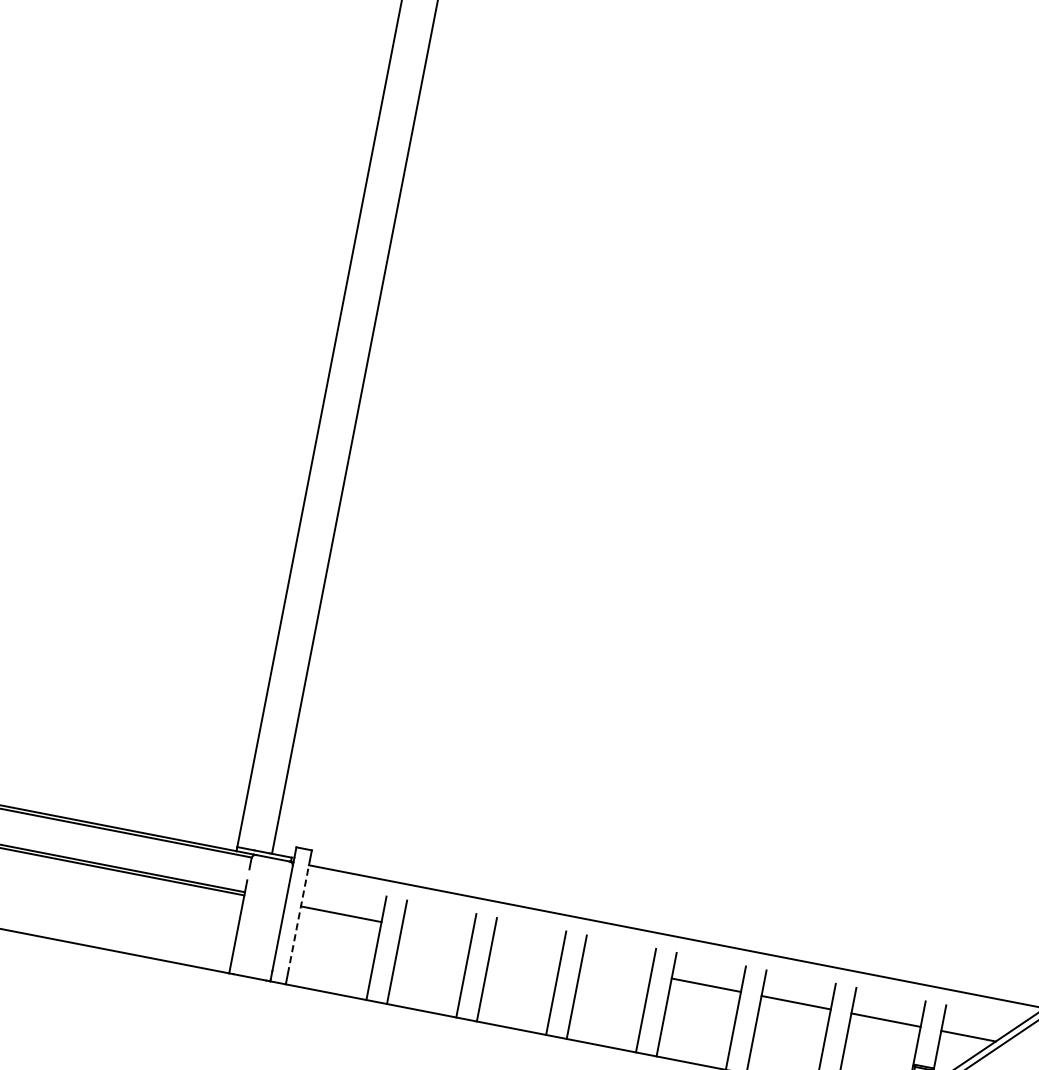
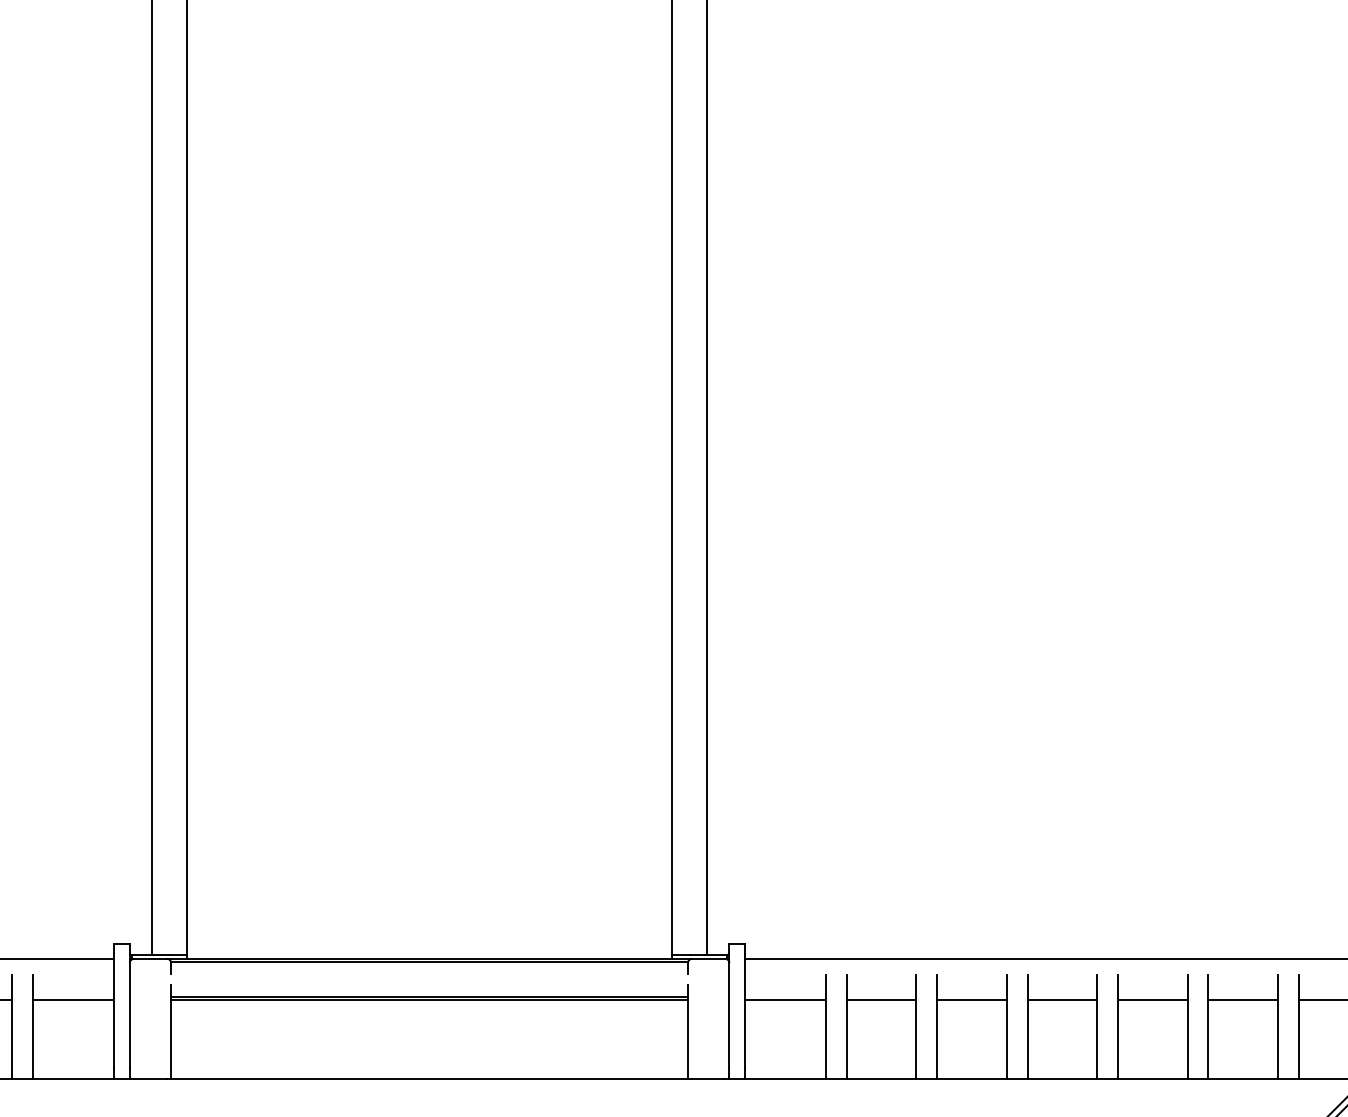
line: (298, 916) -> (744, 1010), dashed -> solid
line: (436, 932) -> (881, 1000), added
line: (526, 950) -> (971, 1000), added
line: (616, 967) -> (1062, 1000), added

